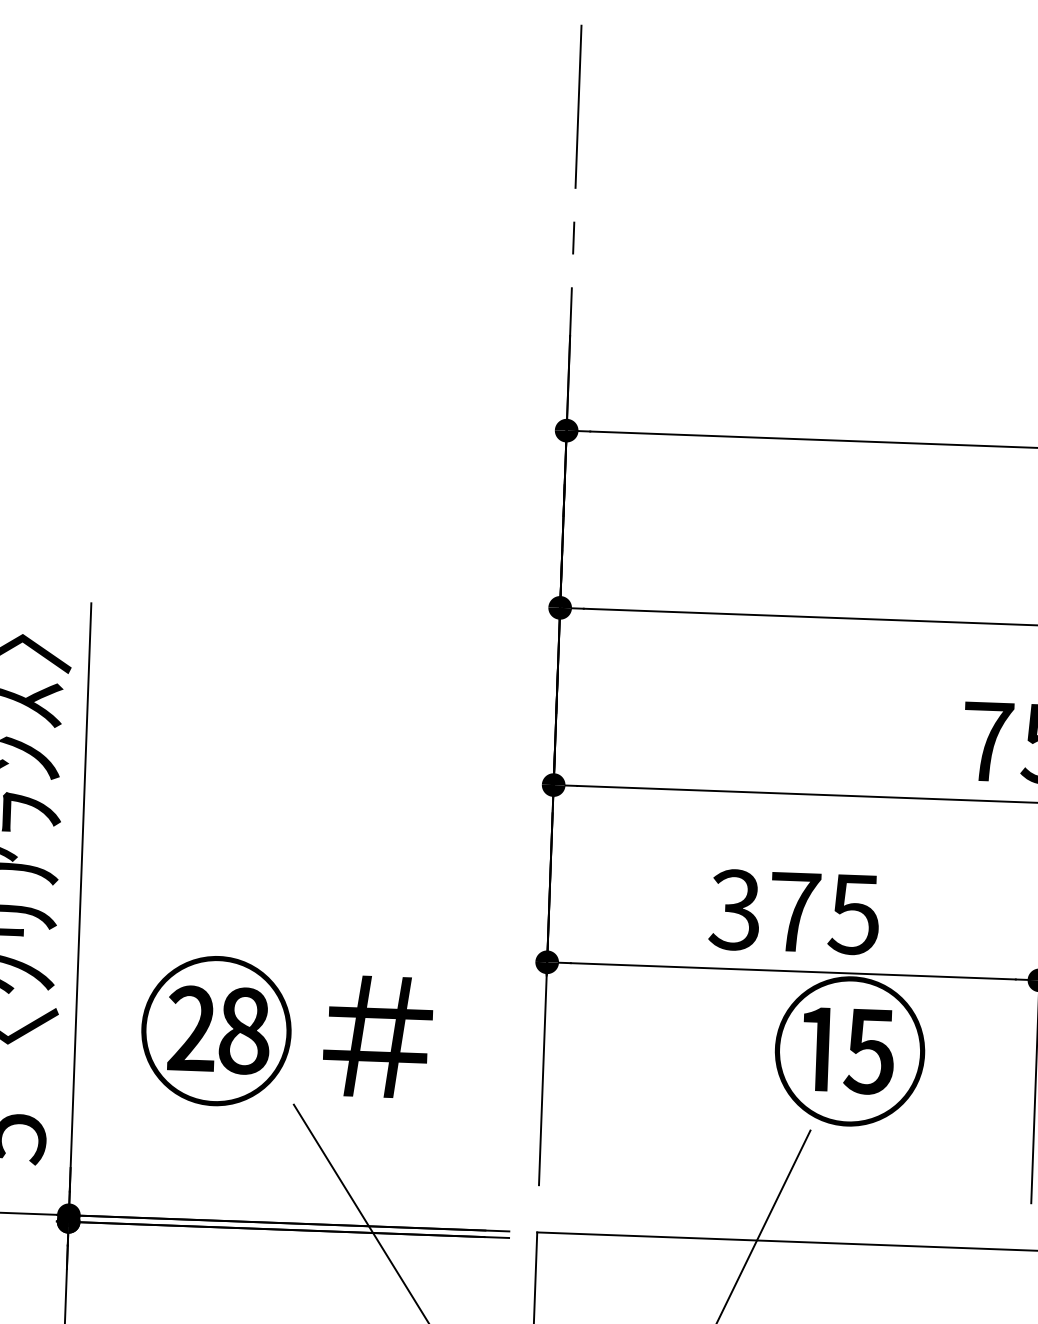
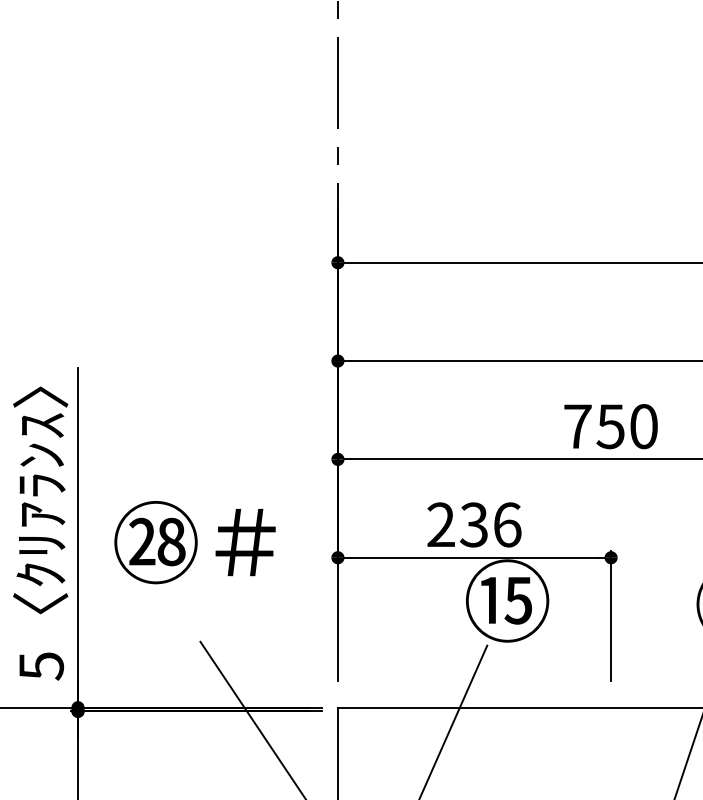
text: (793, 911) -> (473, 524), 375 -> 236
text: (285, 1033) -> (194, 542), moved

